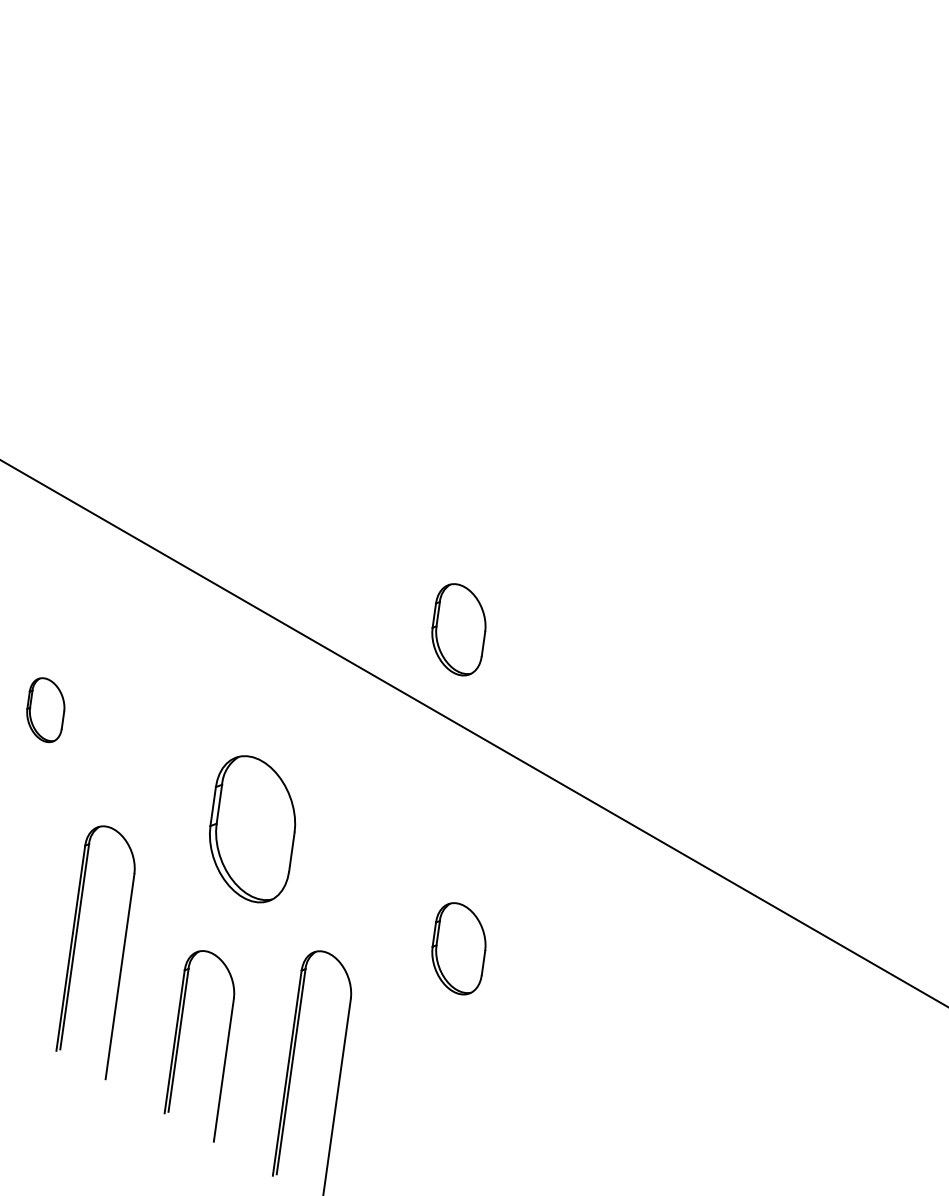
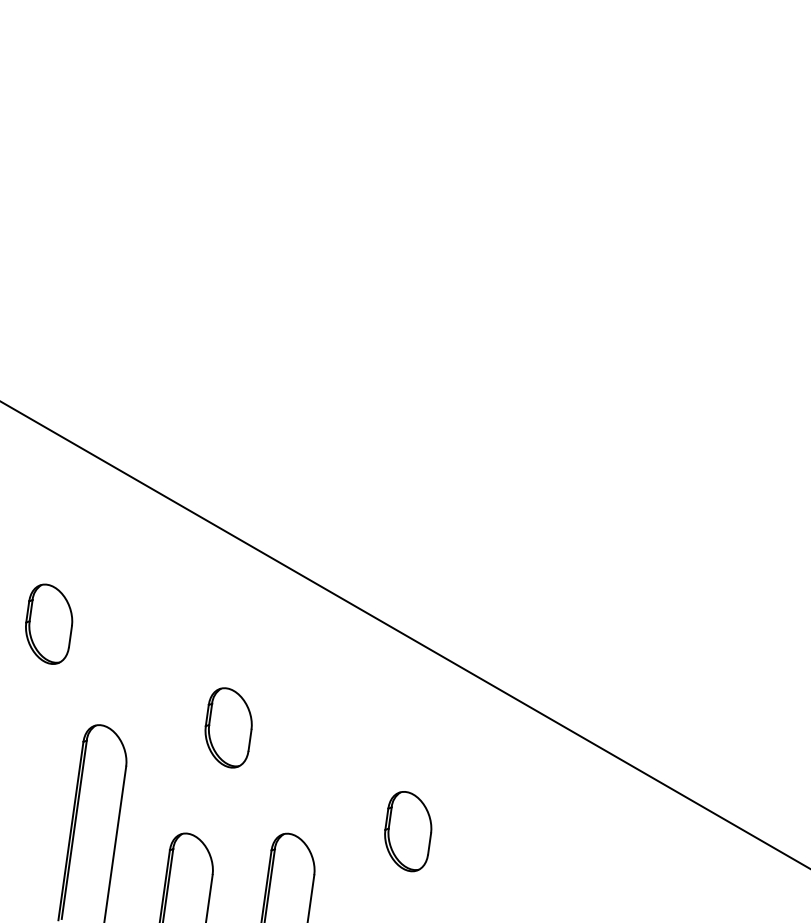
part: (458, 629) -> (407, 554), removed
part: (45, 709) -> (48, 623), size x1.43
part: (251, 829) -> (227, 727), size x0.62

